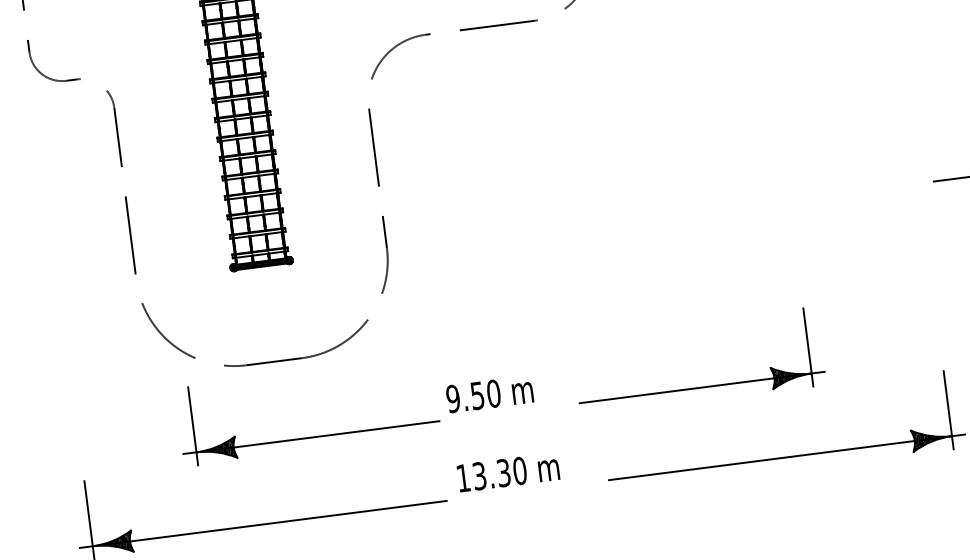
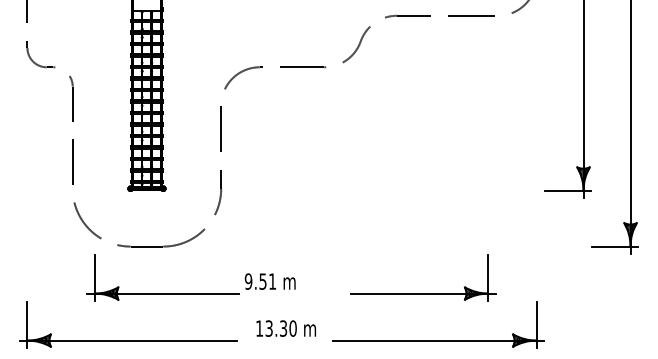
part: (702, 387) -> (423, 293), moved
text: (493, 393) -> (272, 281), 9.50 -> 9.51
text: (507, 472) -> (285, 328), moved

